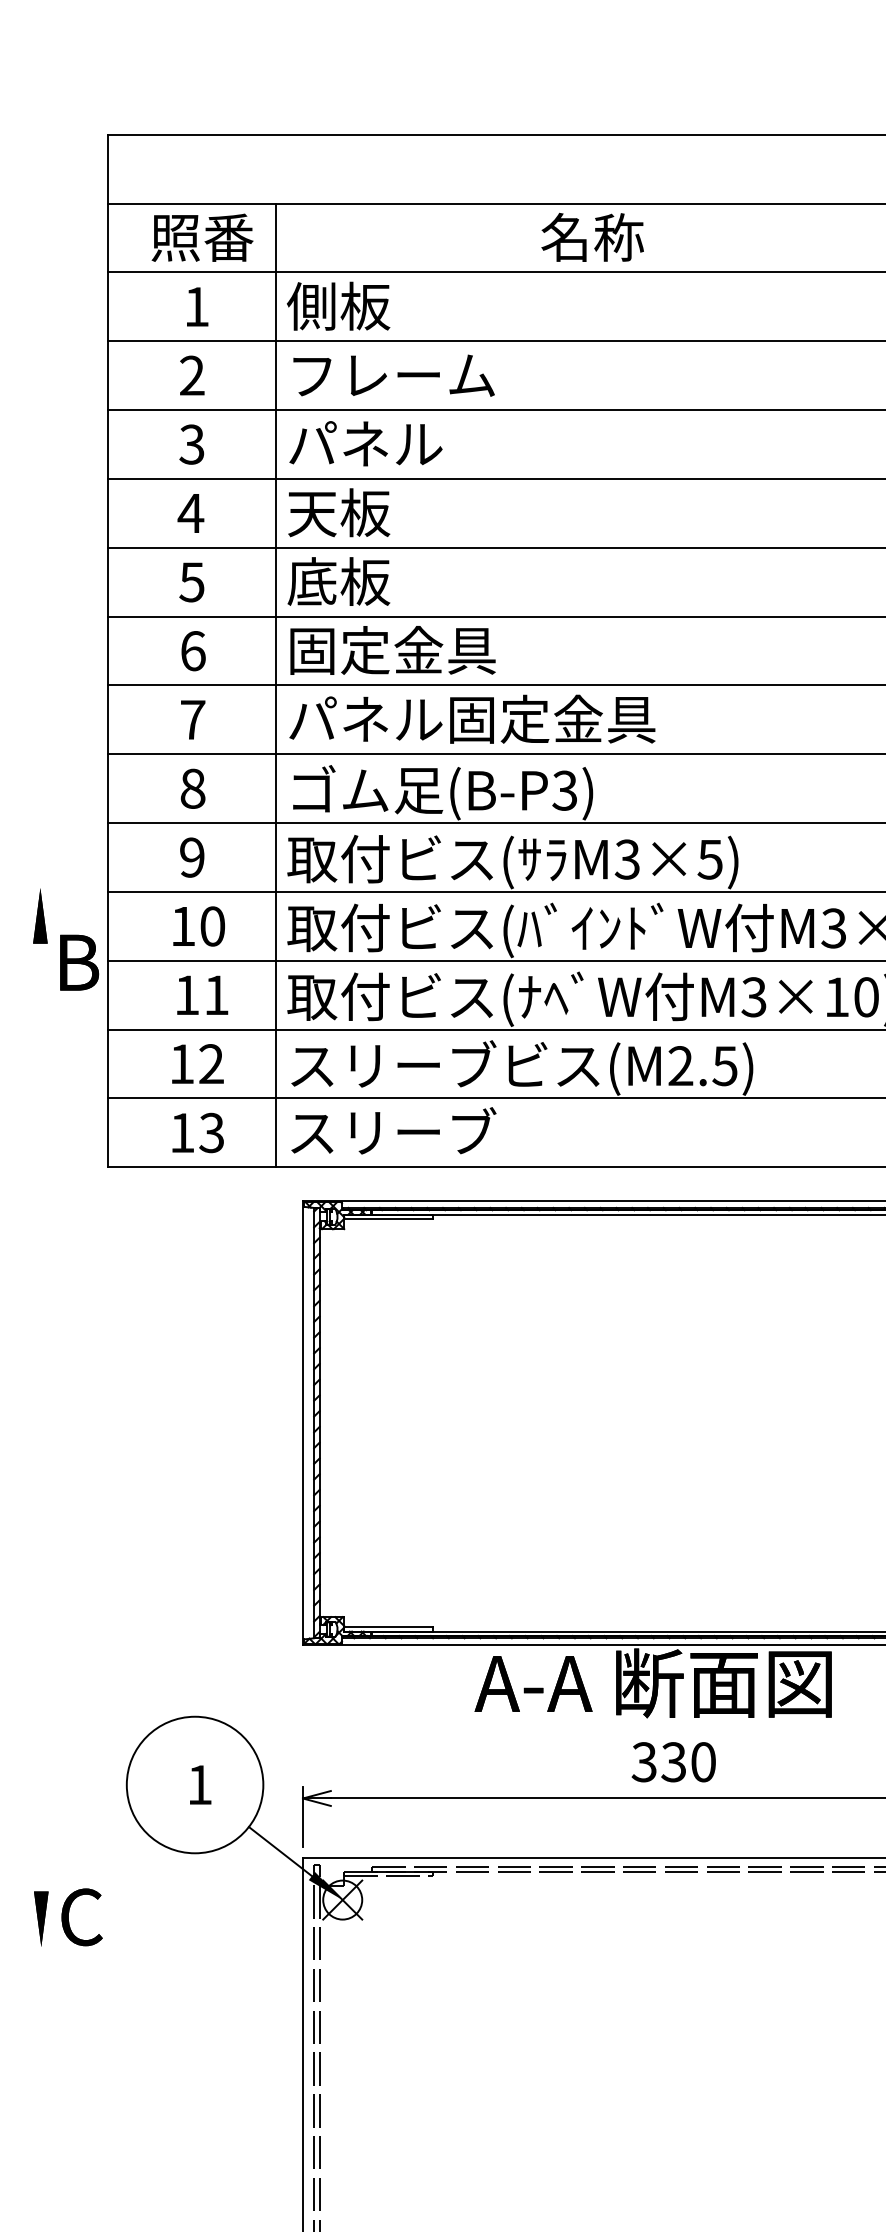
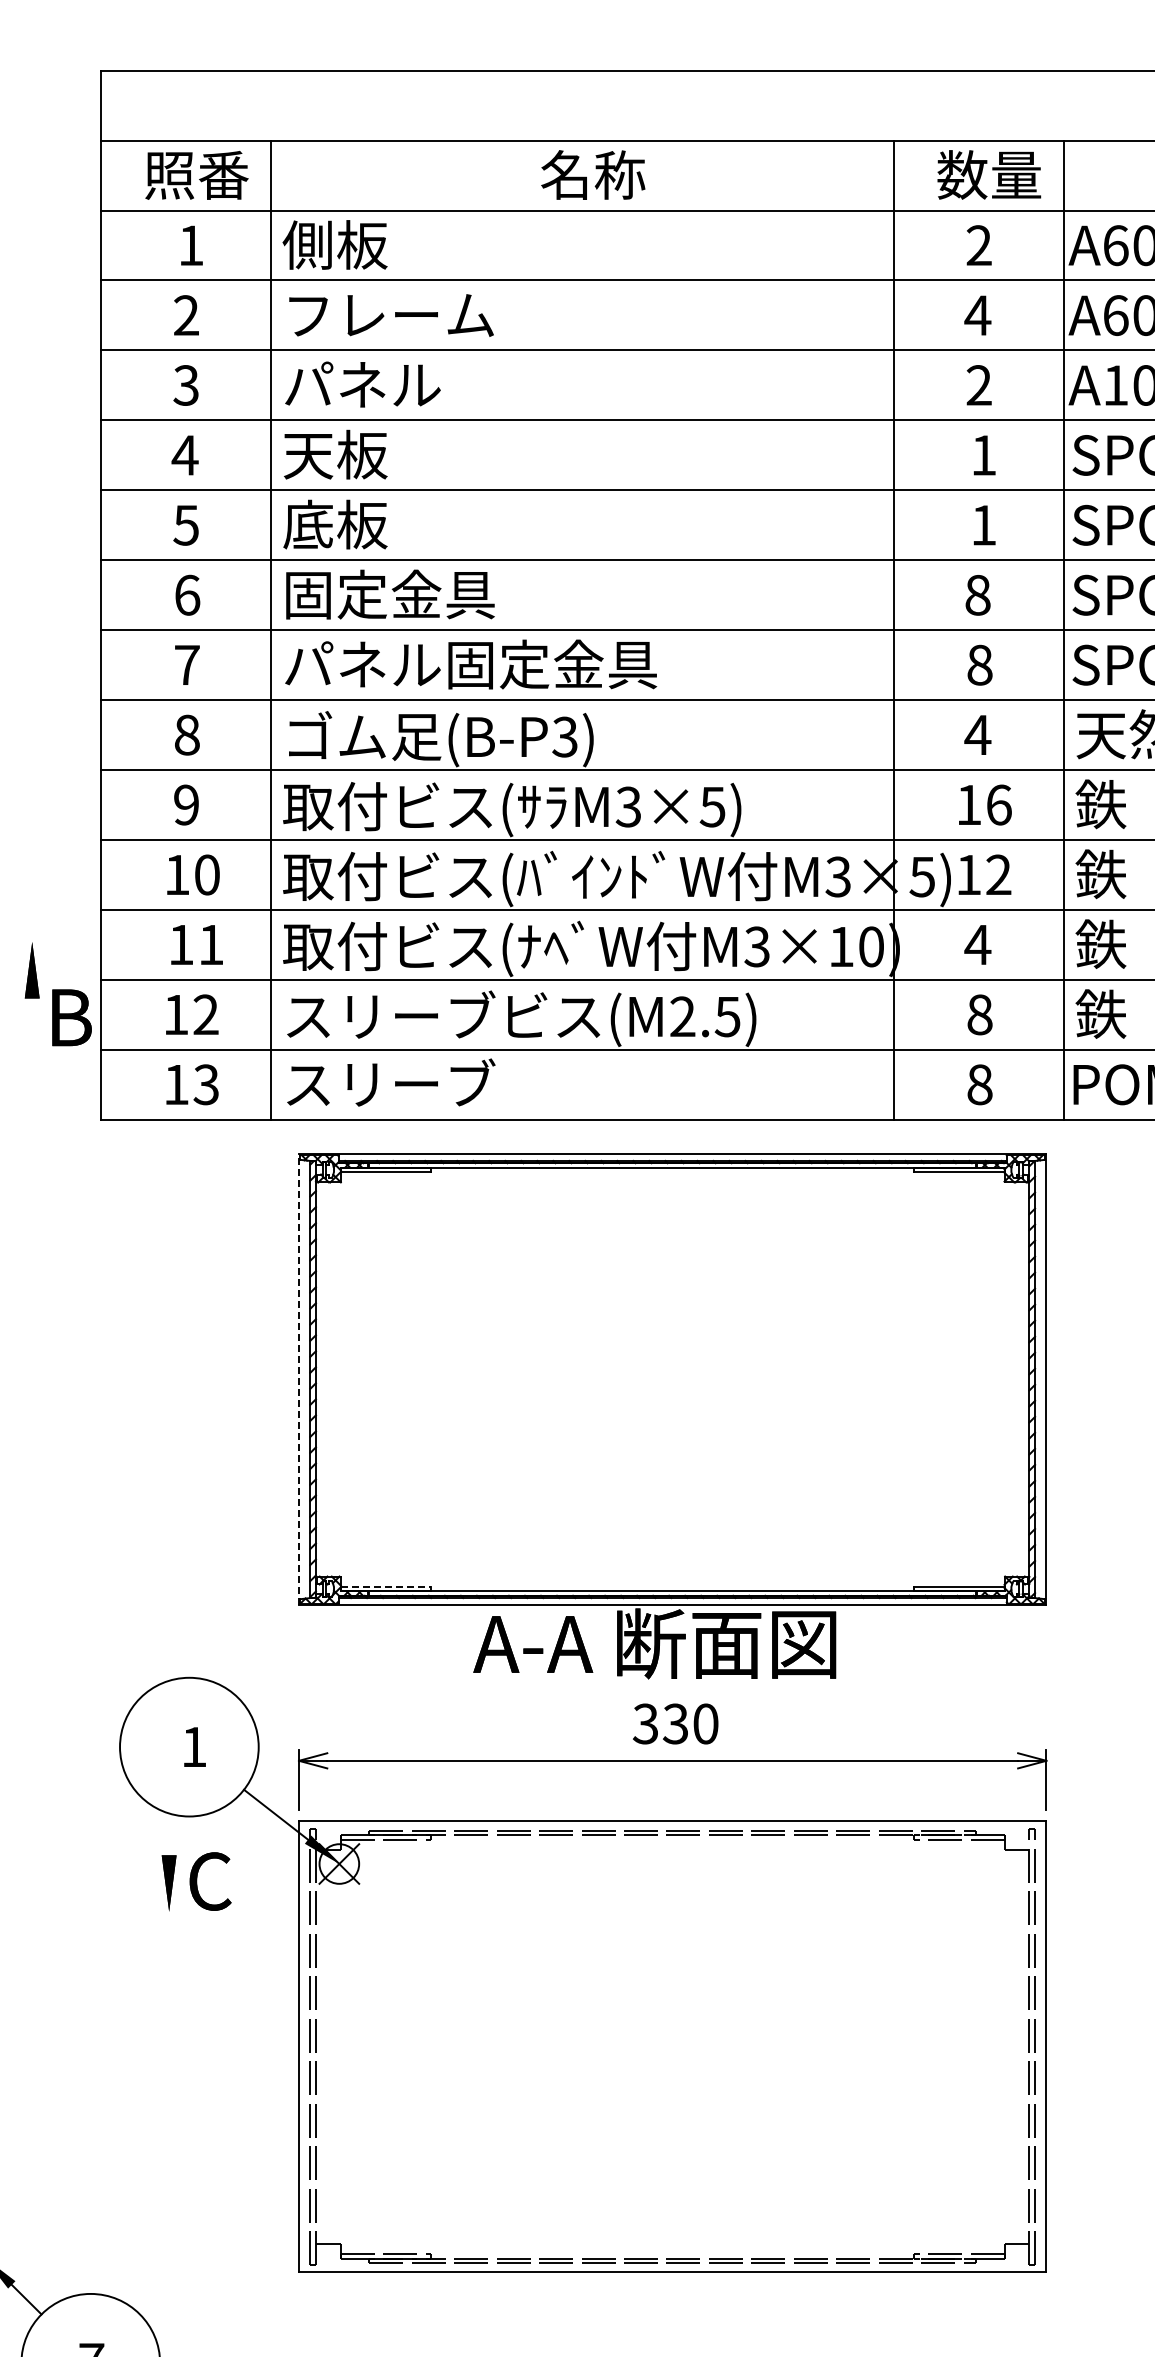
part: (65, 939) -> (57, 994), moved
line: (302, 1423) -> (298, 1379), solid -> dashed
line: (389, 1626) -> (386, 1586), solid -> dashed
part: (68, 1917) -> (196, 1881), moved

